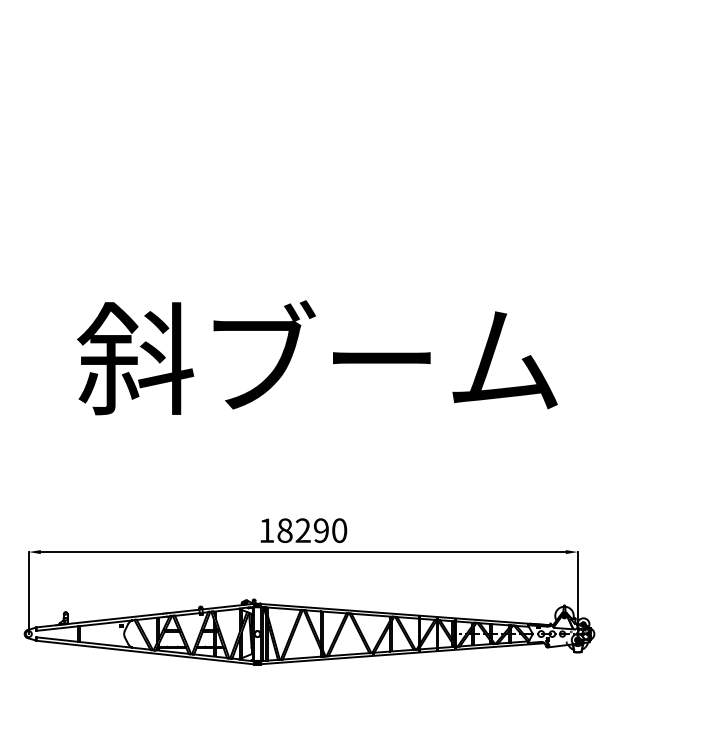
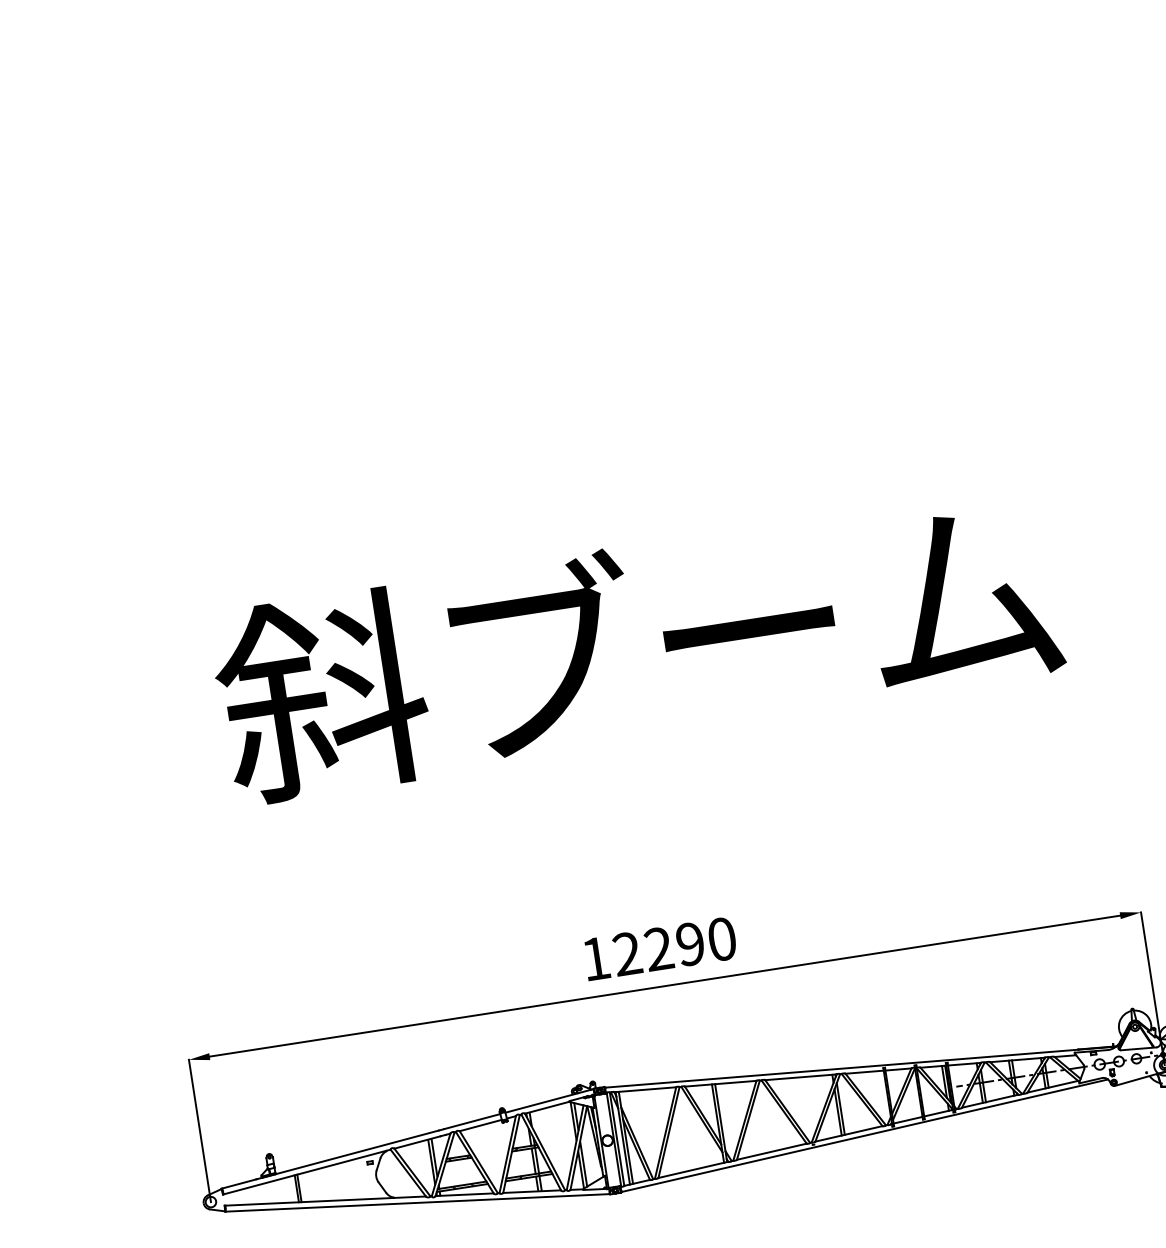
text: (284, 530) -> (626, 953), 18290 -> 12290

